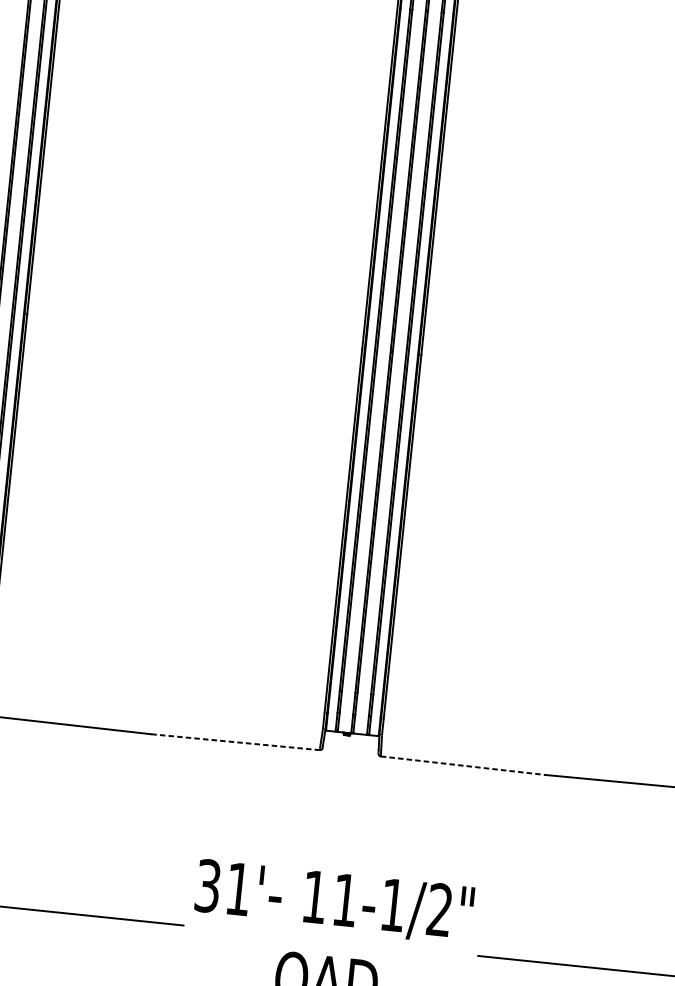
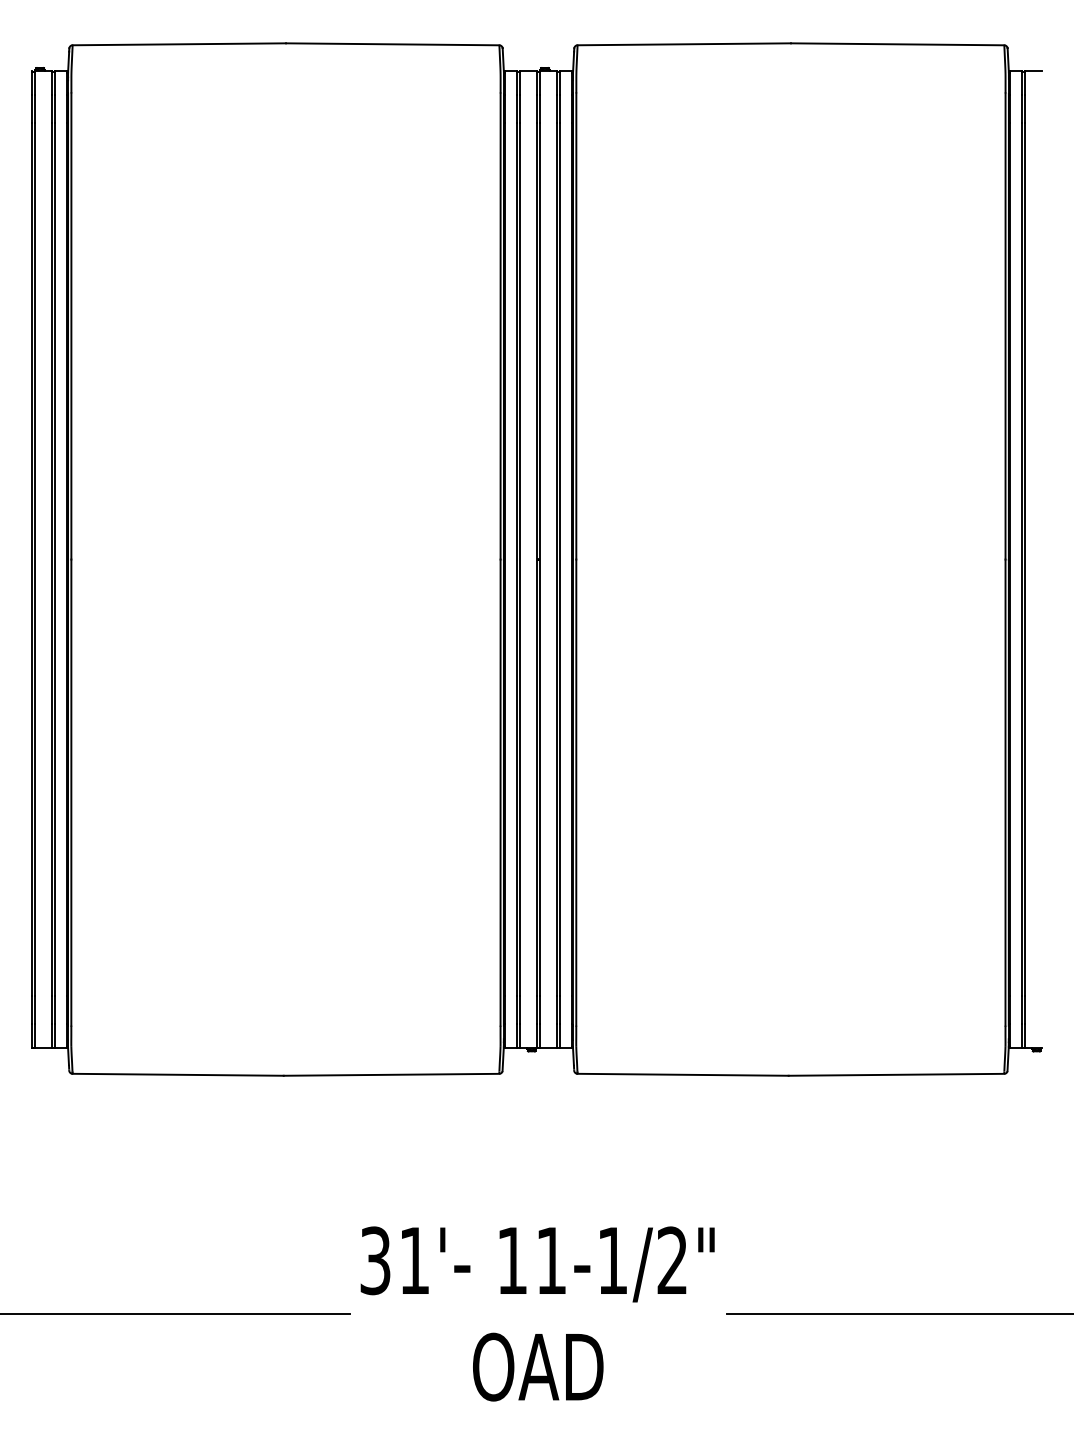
line: (235, 741) -> (391, 1074), dashed -> solid
line: (463, 765) -> (683, 1074), dashed -> solid

